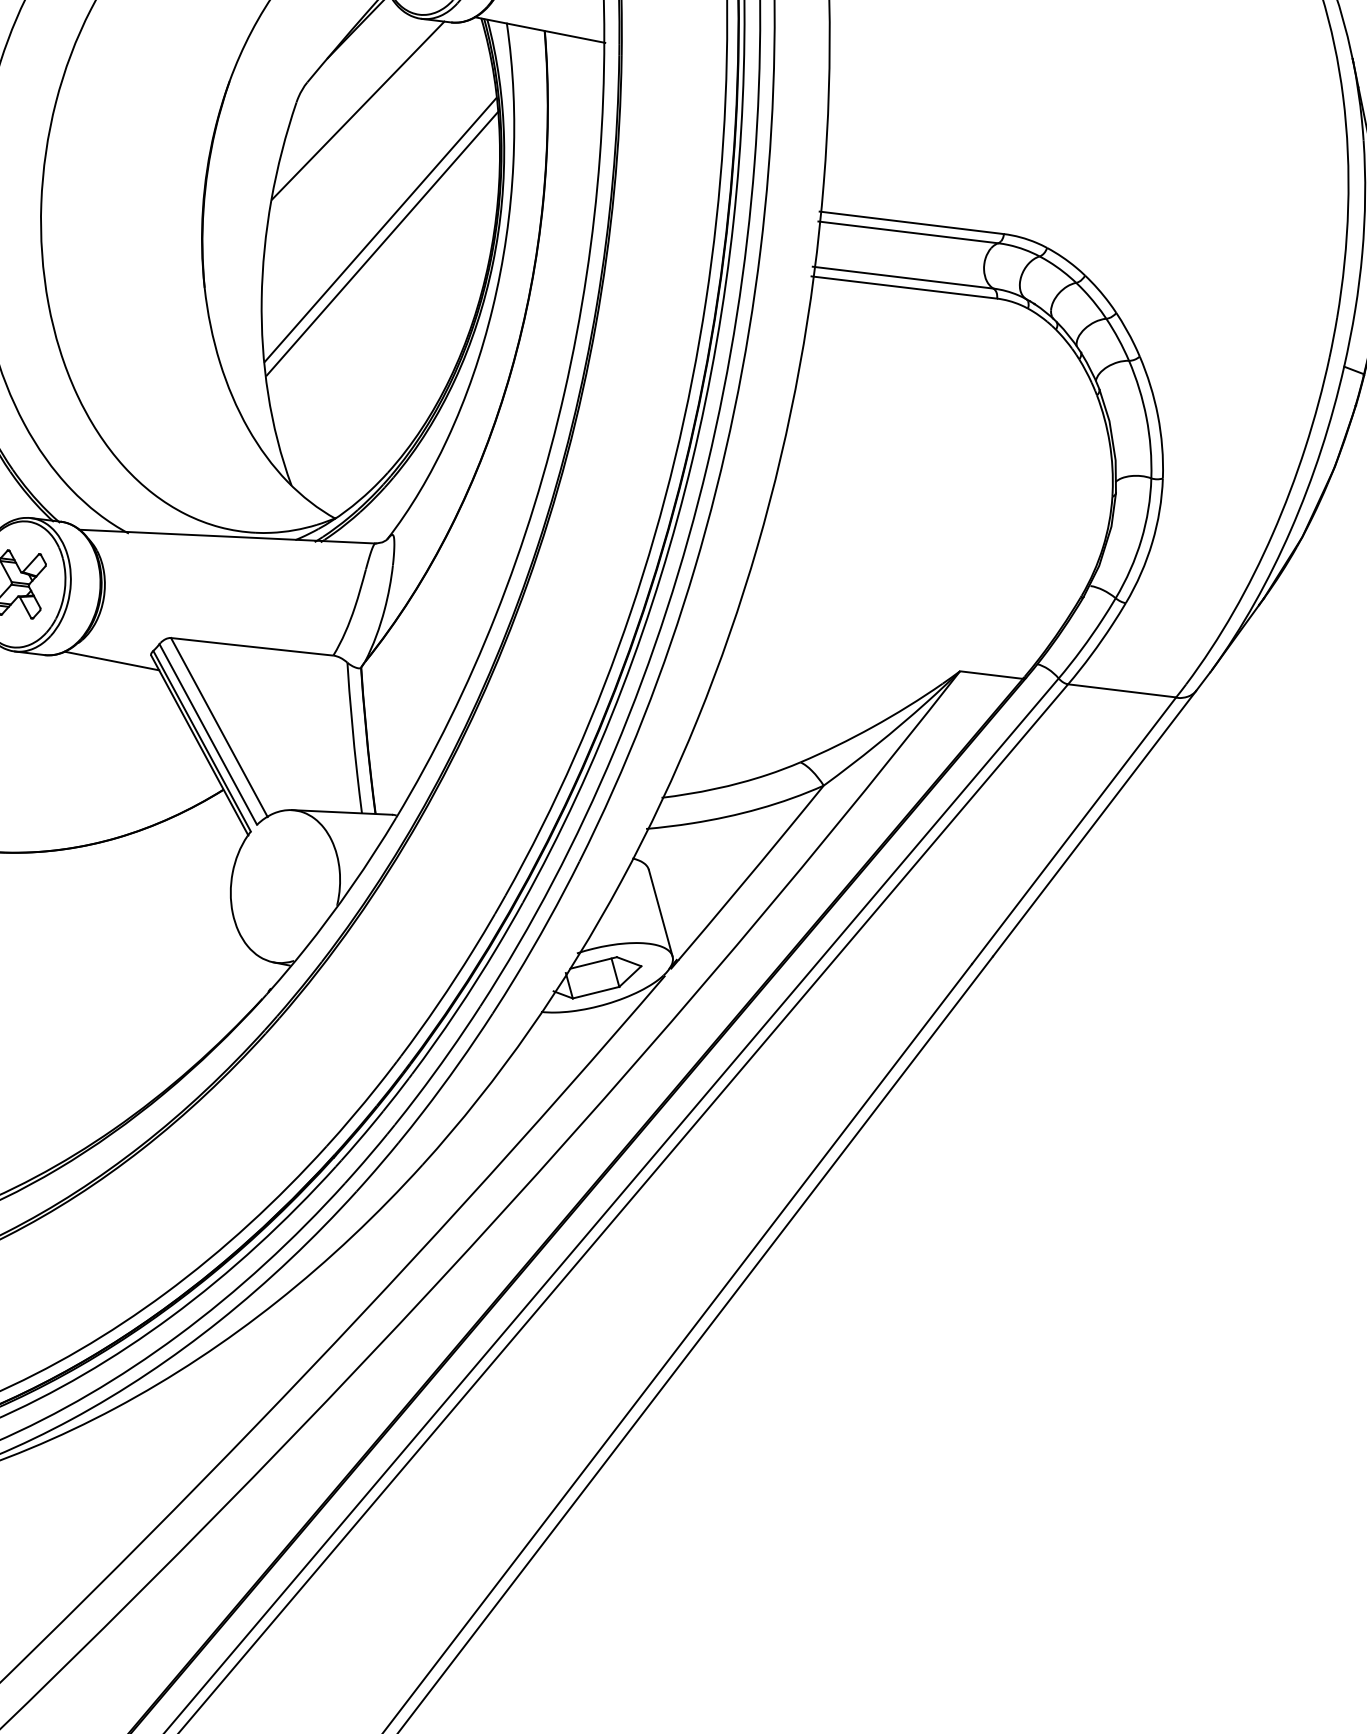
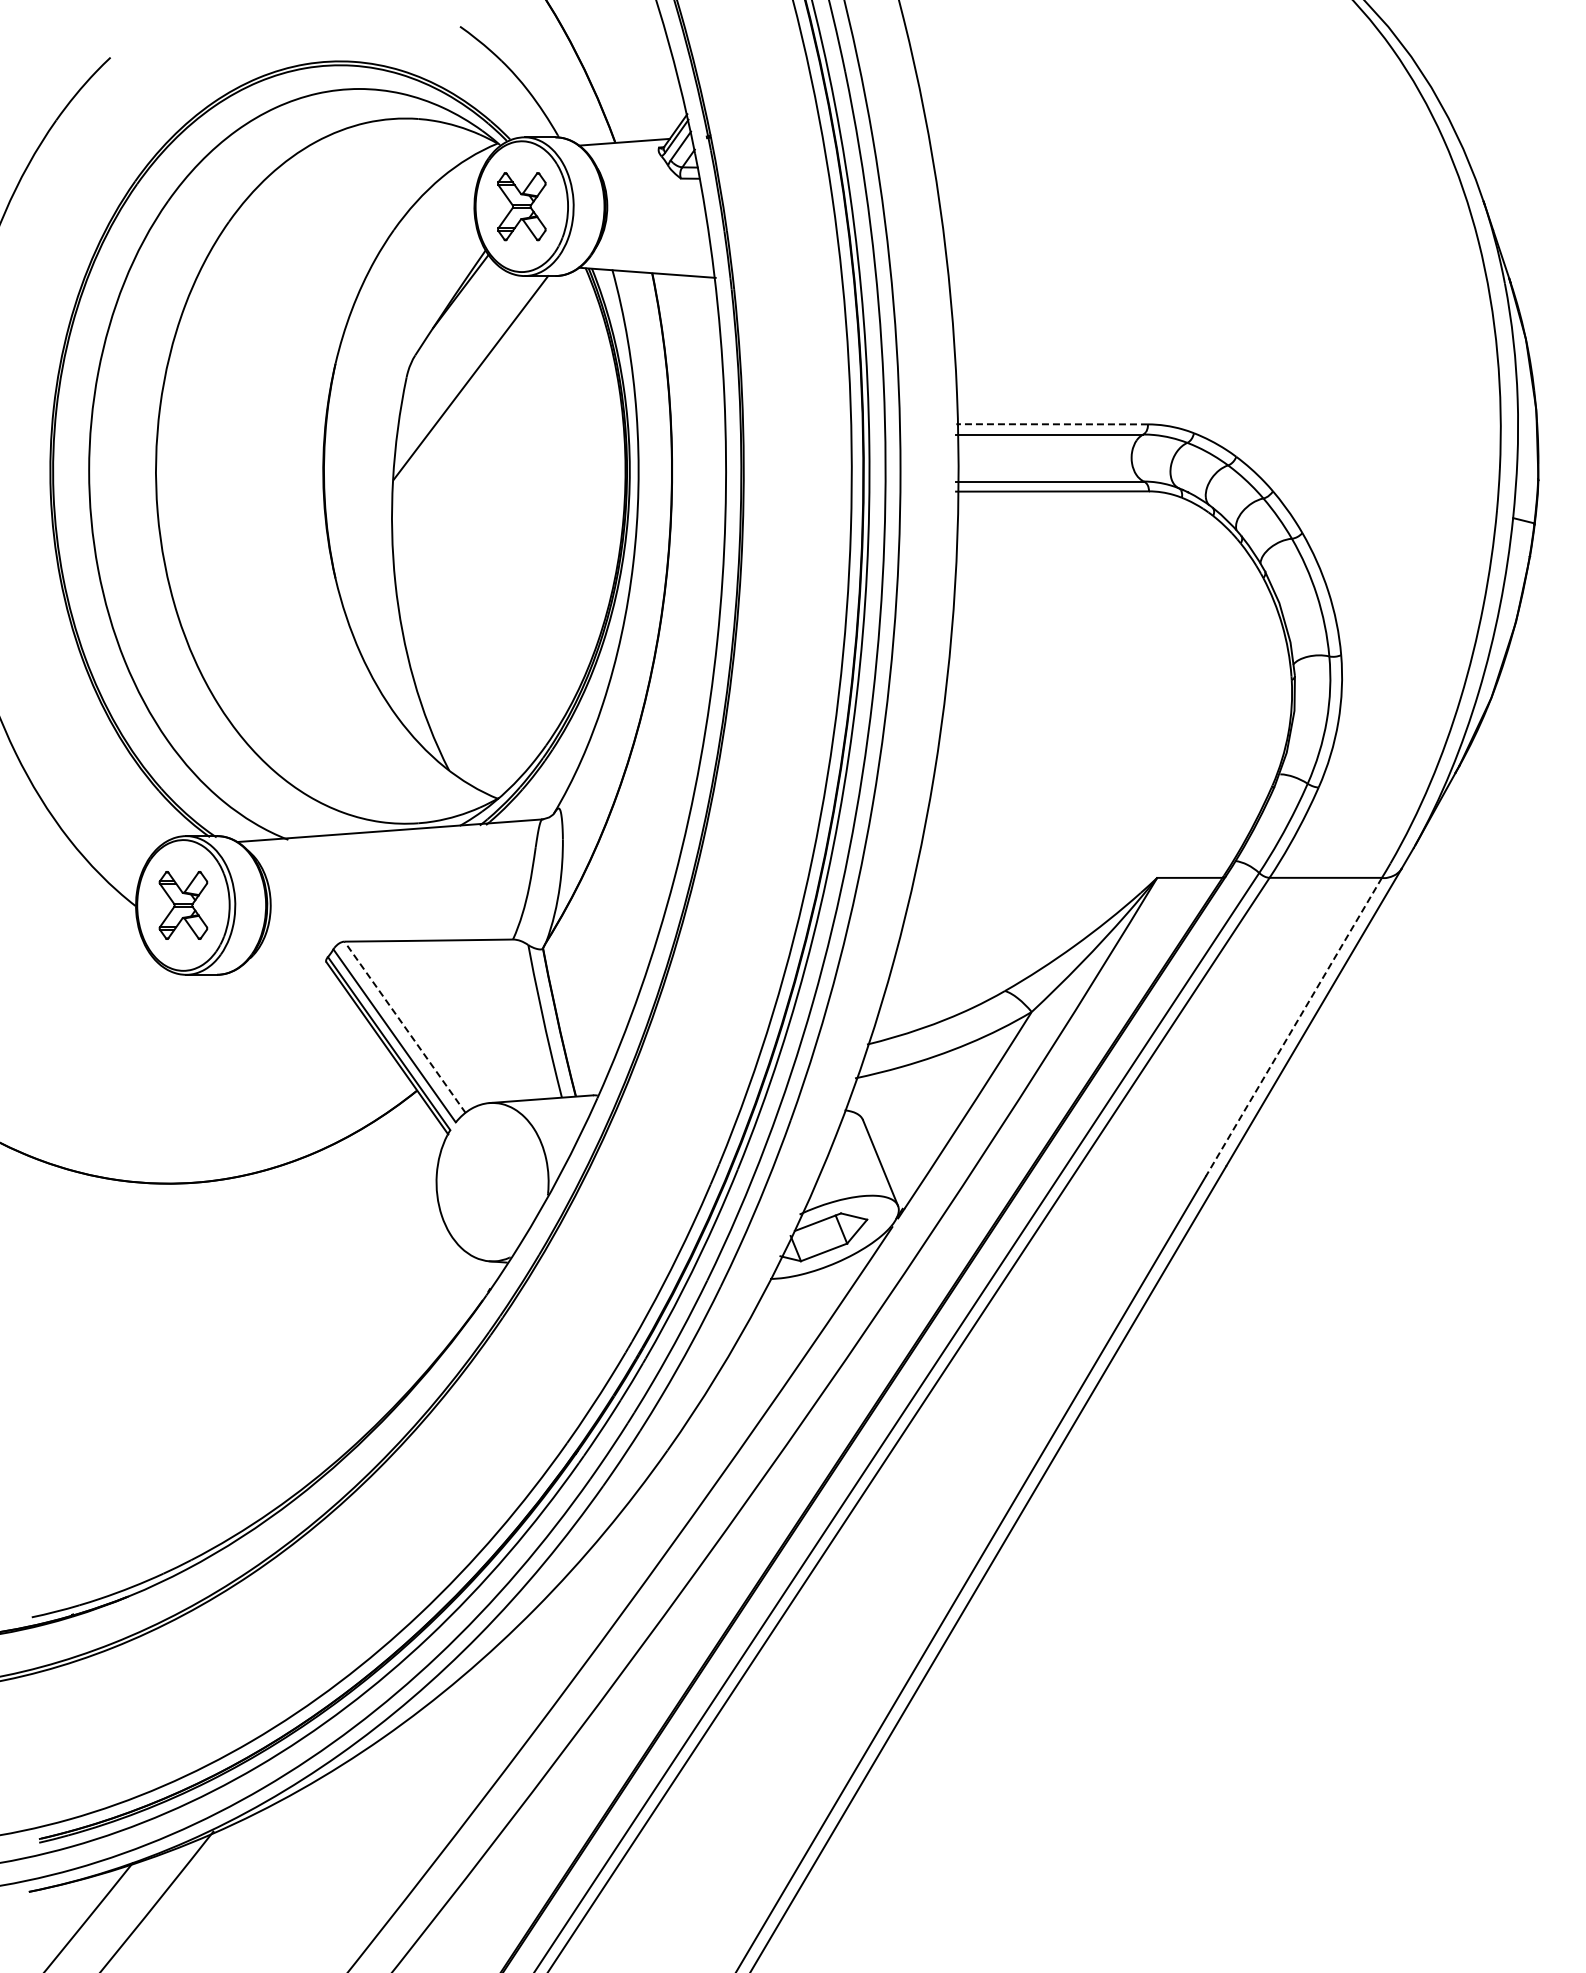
line: (912, 223) -> (1052, 424), solid -> dashed
line: (380, 229) -> (508, 497), removed
line: (382, 243) -> (512, 511), removed
line: (111, 660) -> (286, 972), removed
line: (218, 726) -> (404, 1026), solid -> dashed
line: (1073, 831) -> (1293, 1027), solid -> dashed

